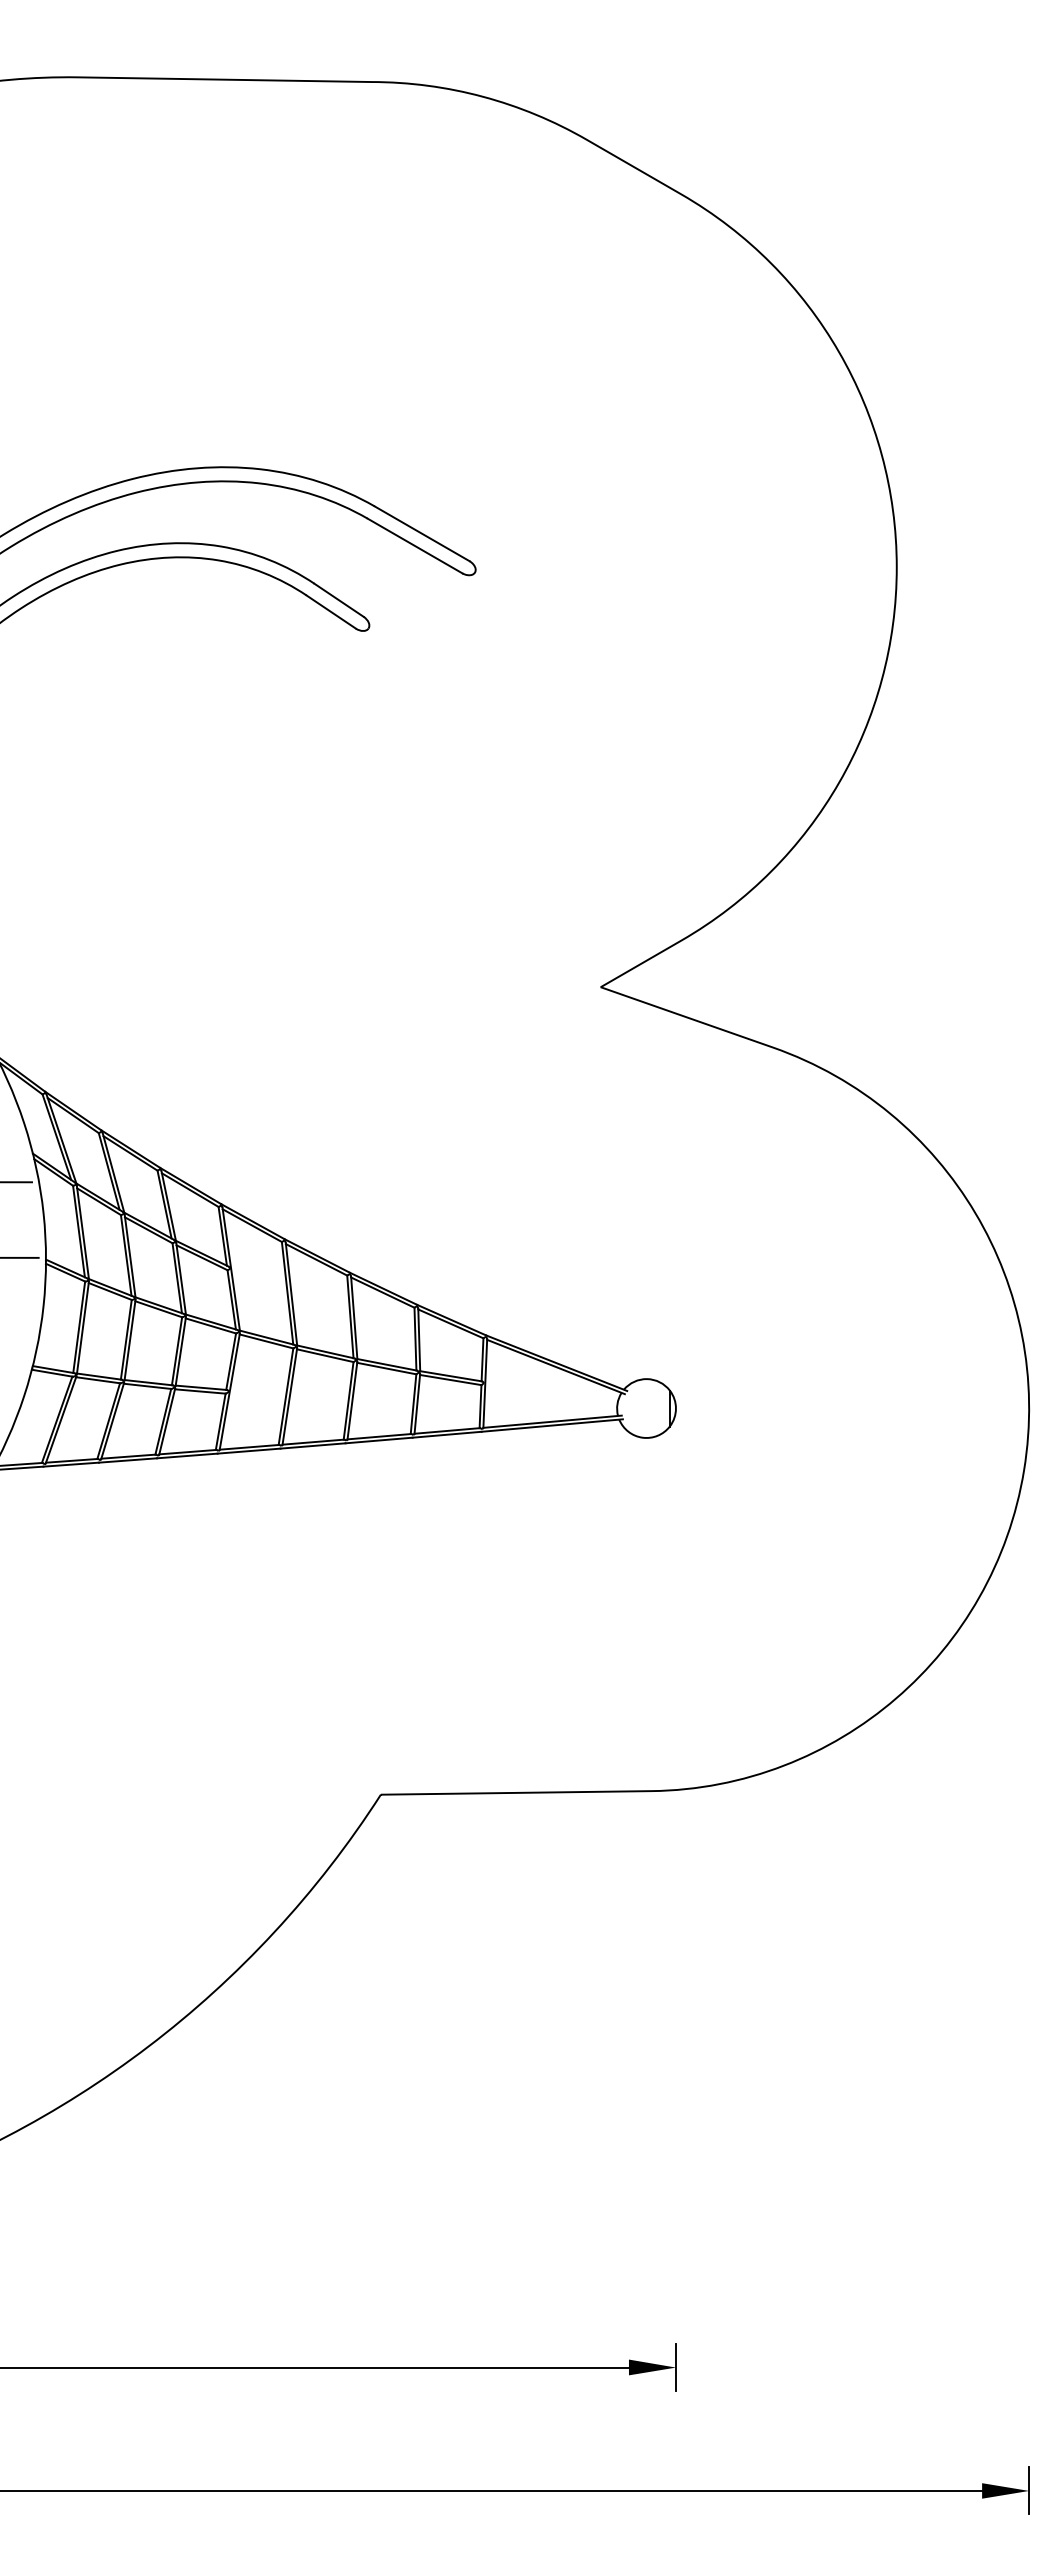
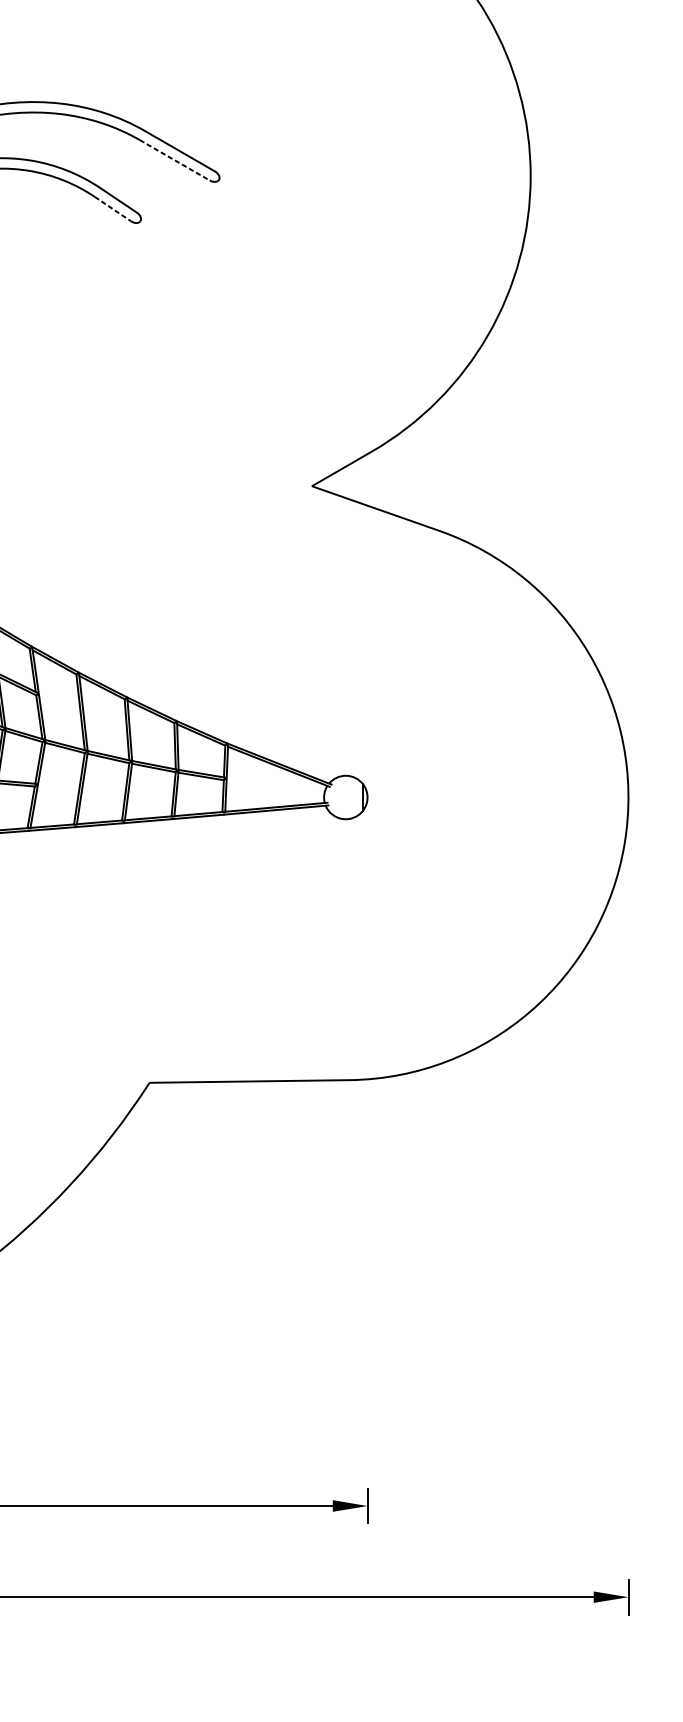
line: (415, 546) -> (175, 160), solid -> dashed
line: (331, 612) -> (113, 209), solid -> dashed

